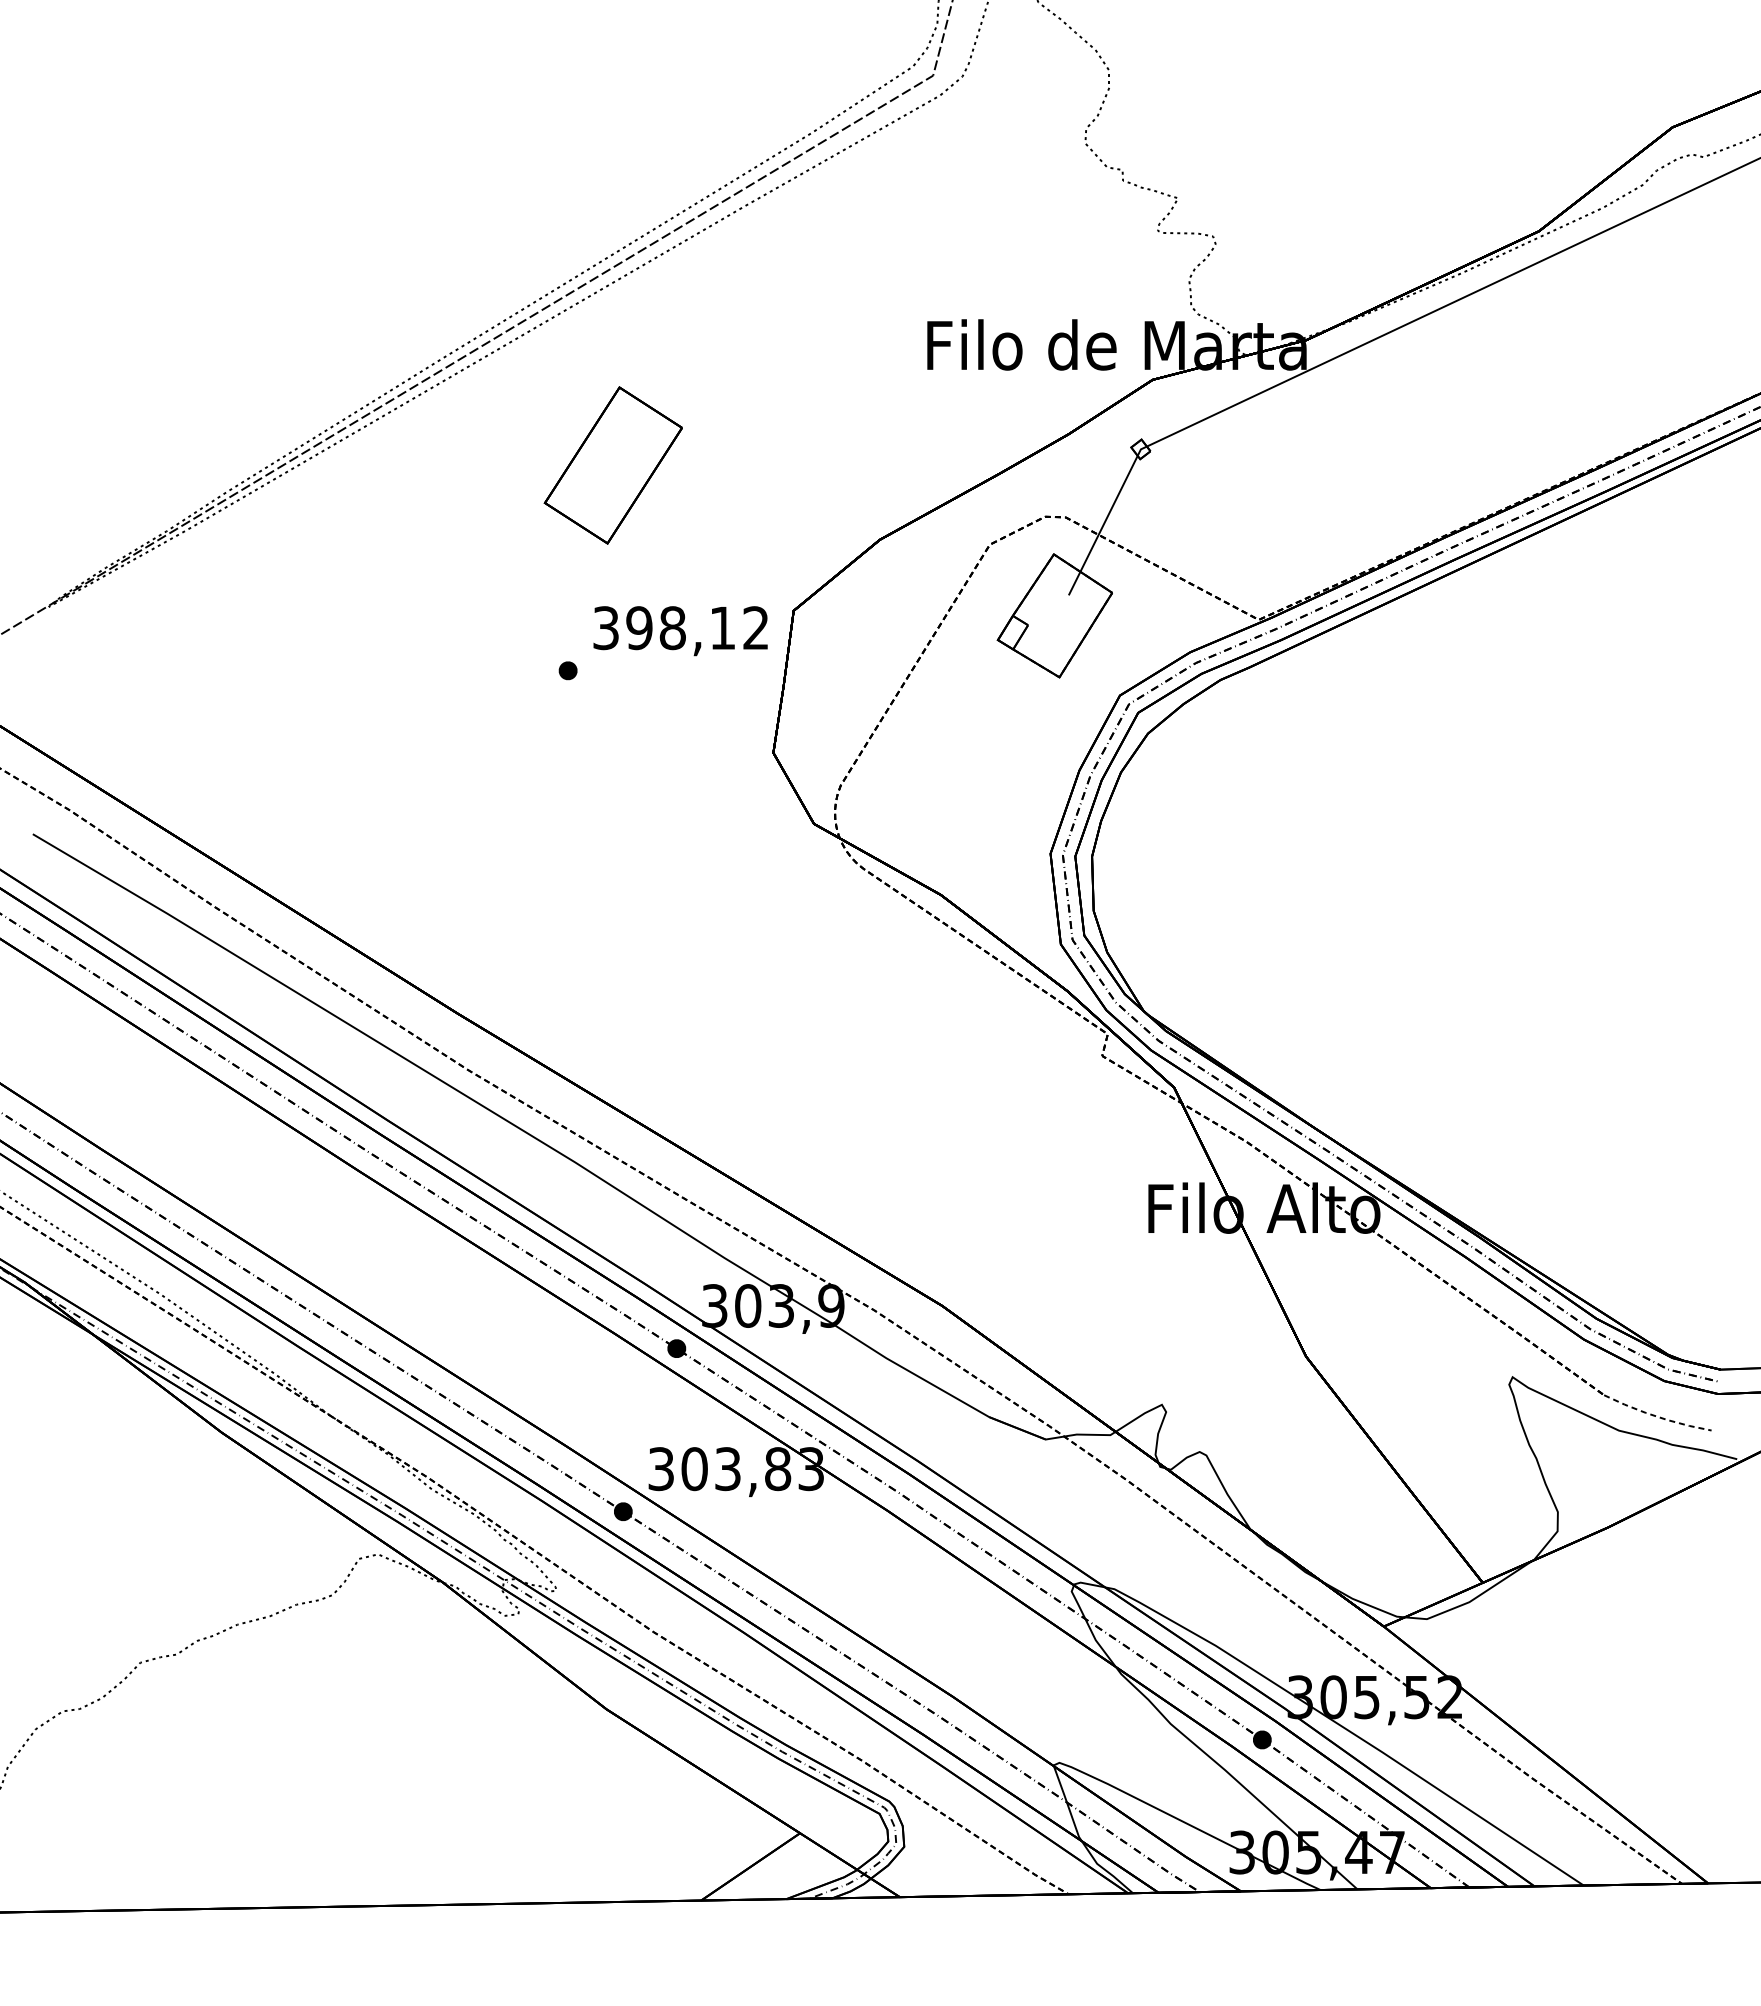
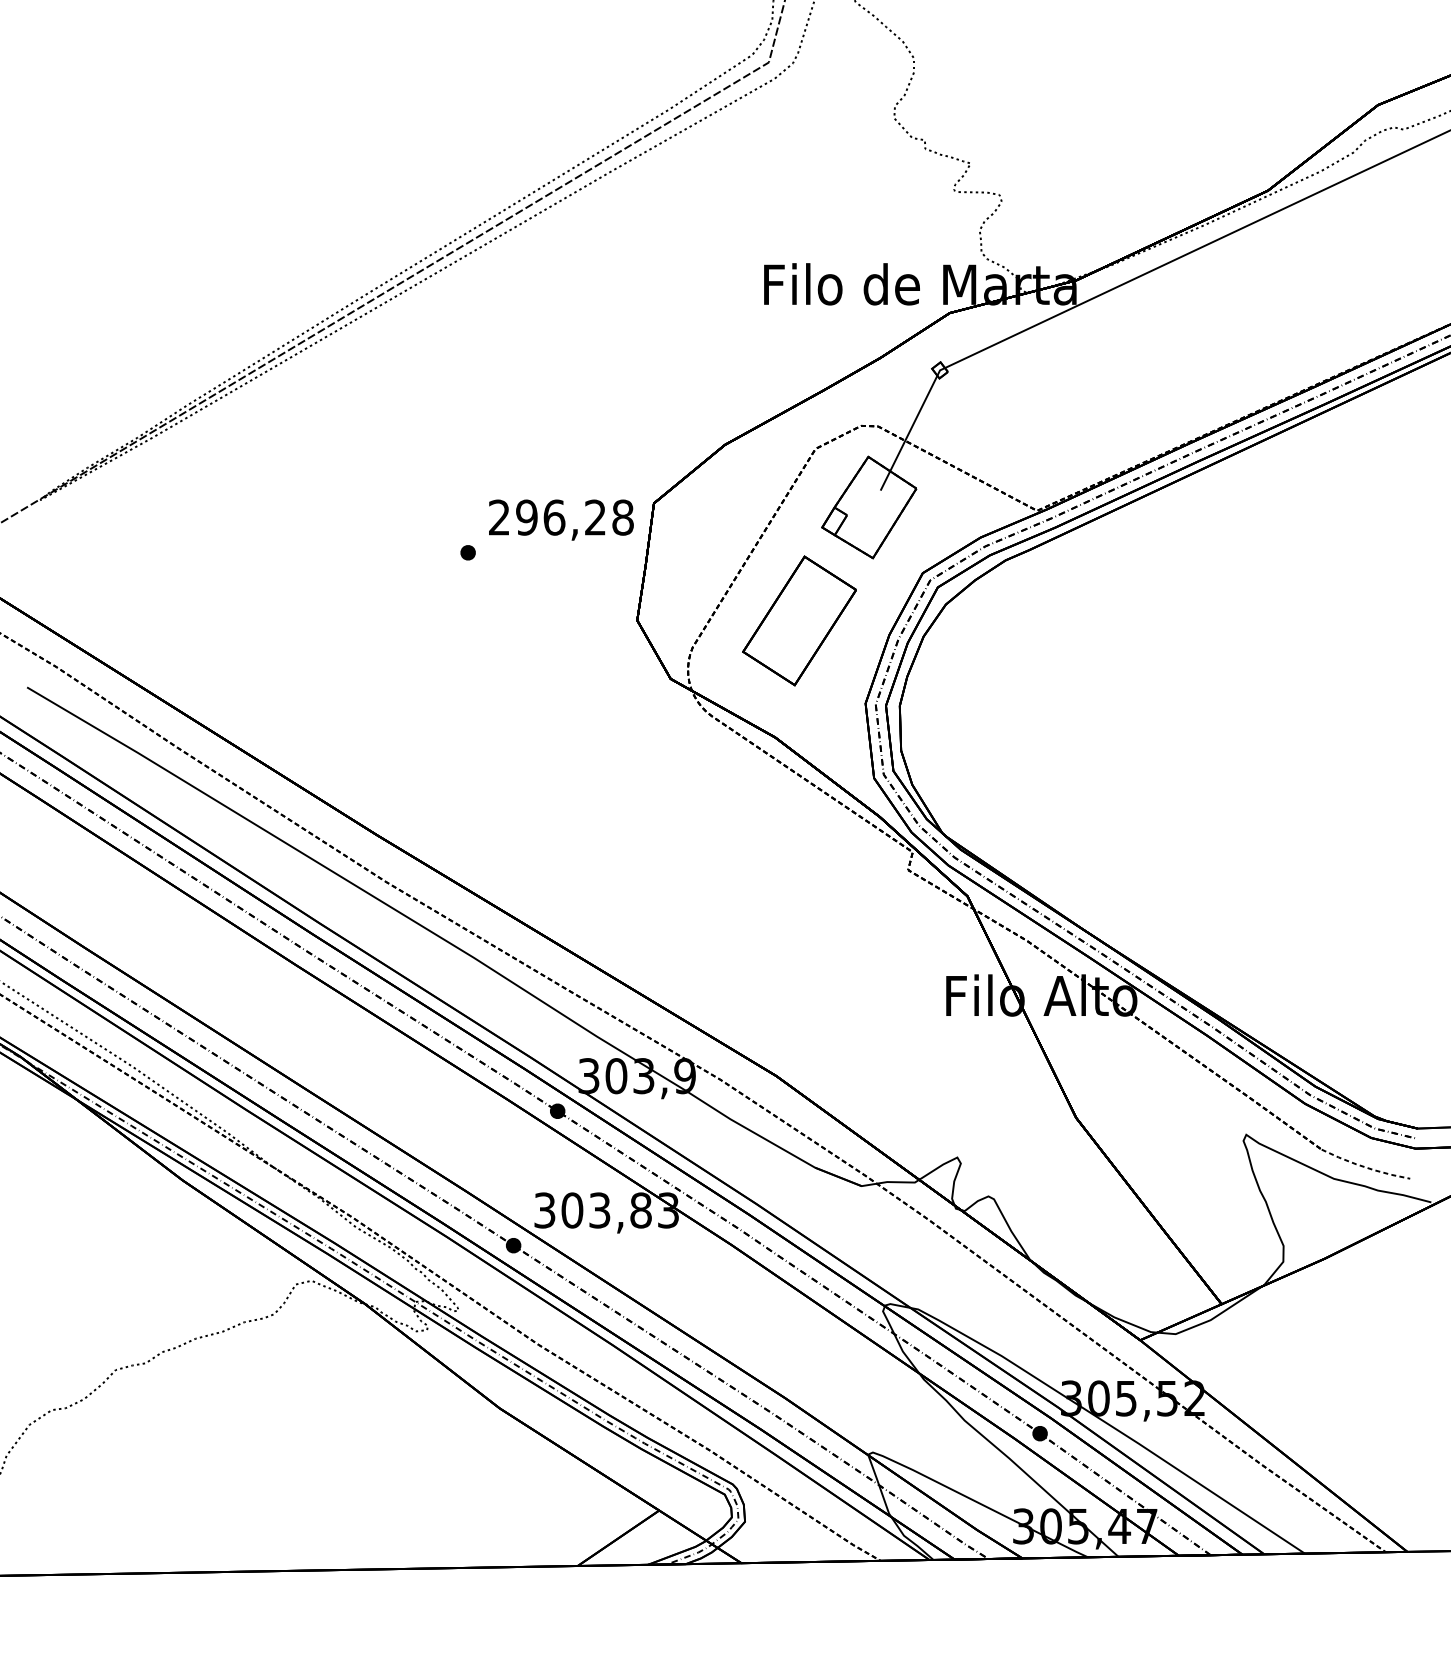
part: (612, 465) -> (798, 620), moved
text: (681, 628) -> (561, 517), 398,12 -> 296,28

